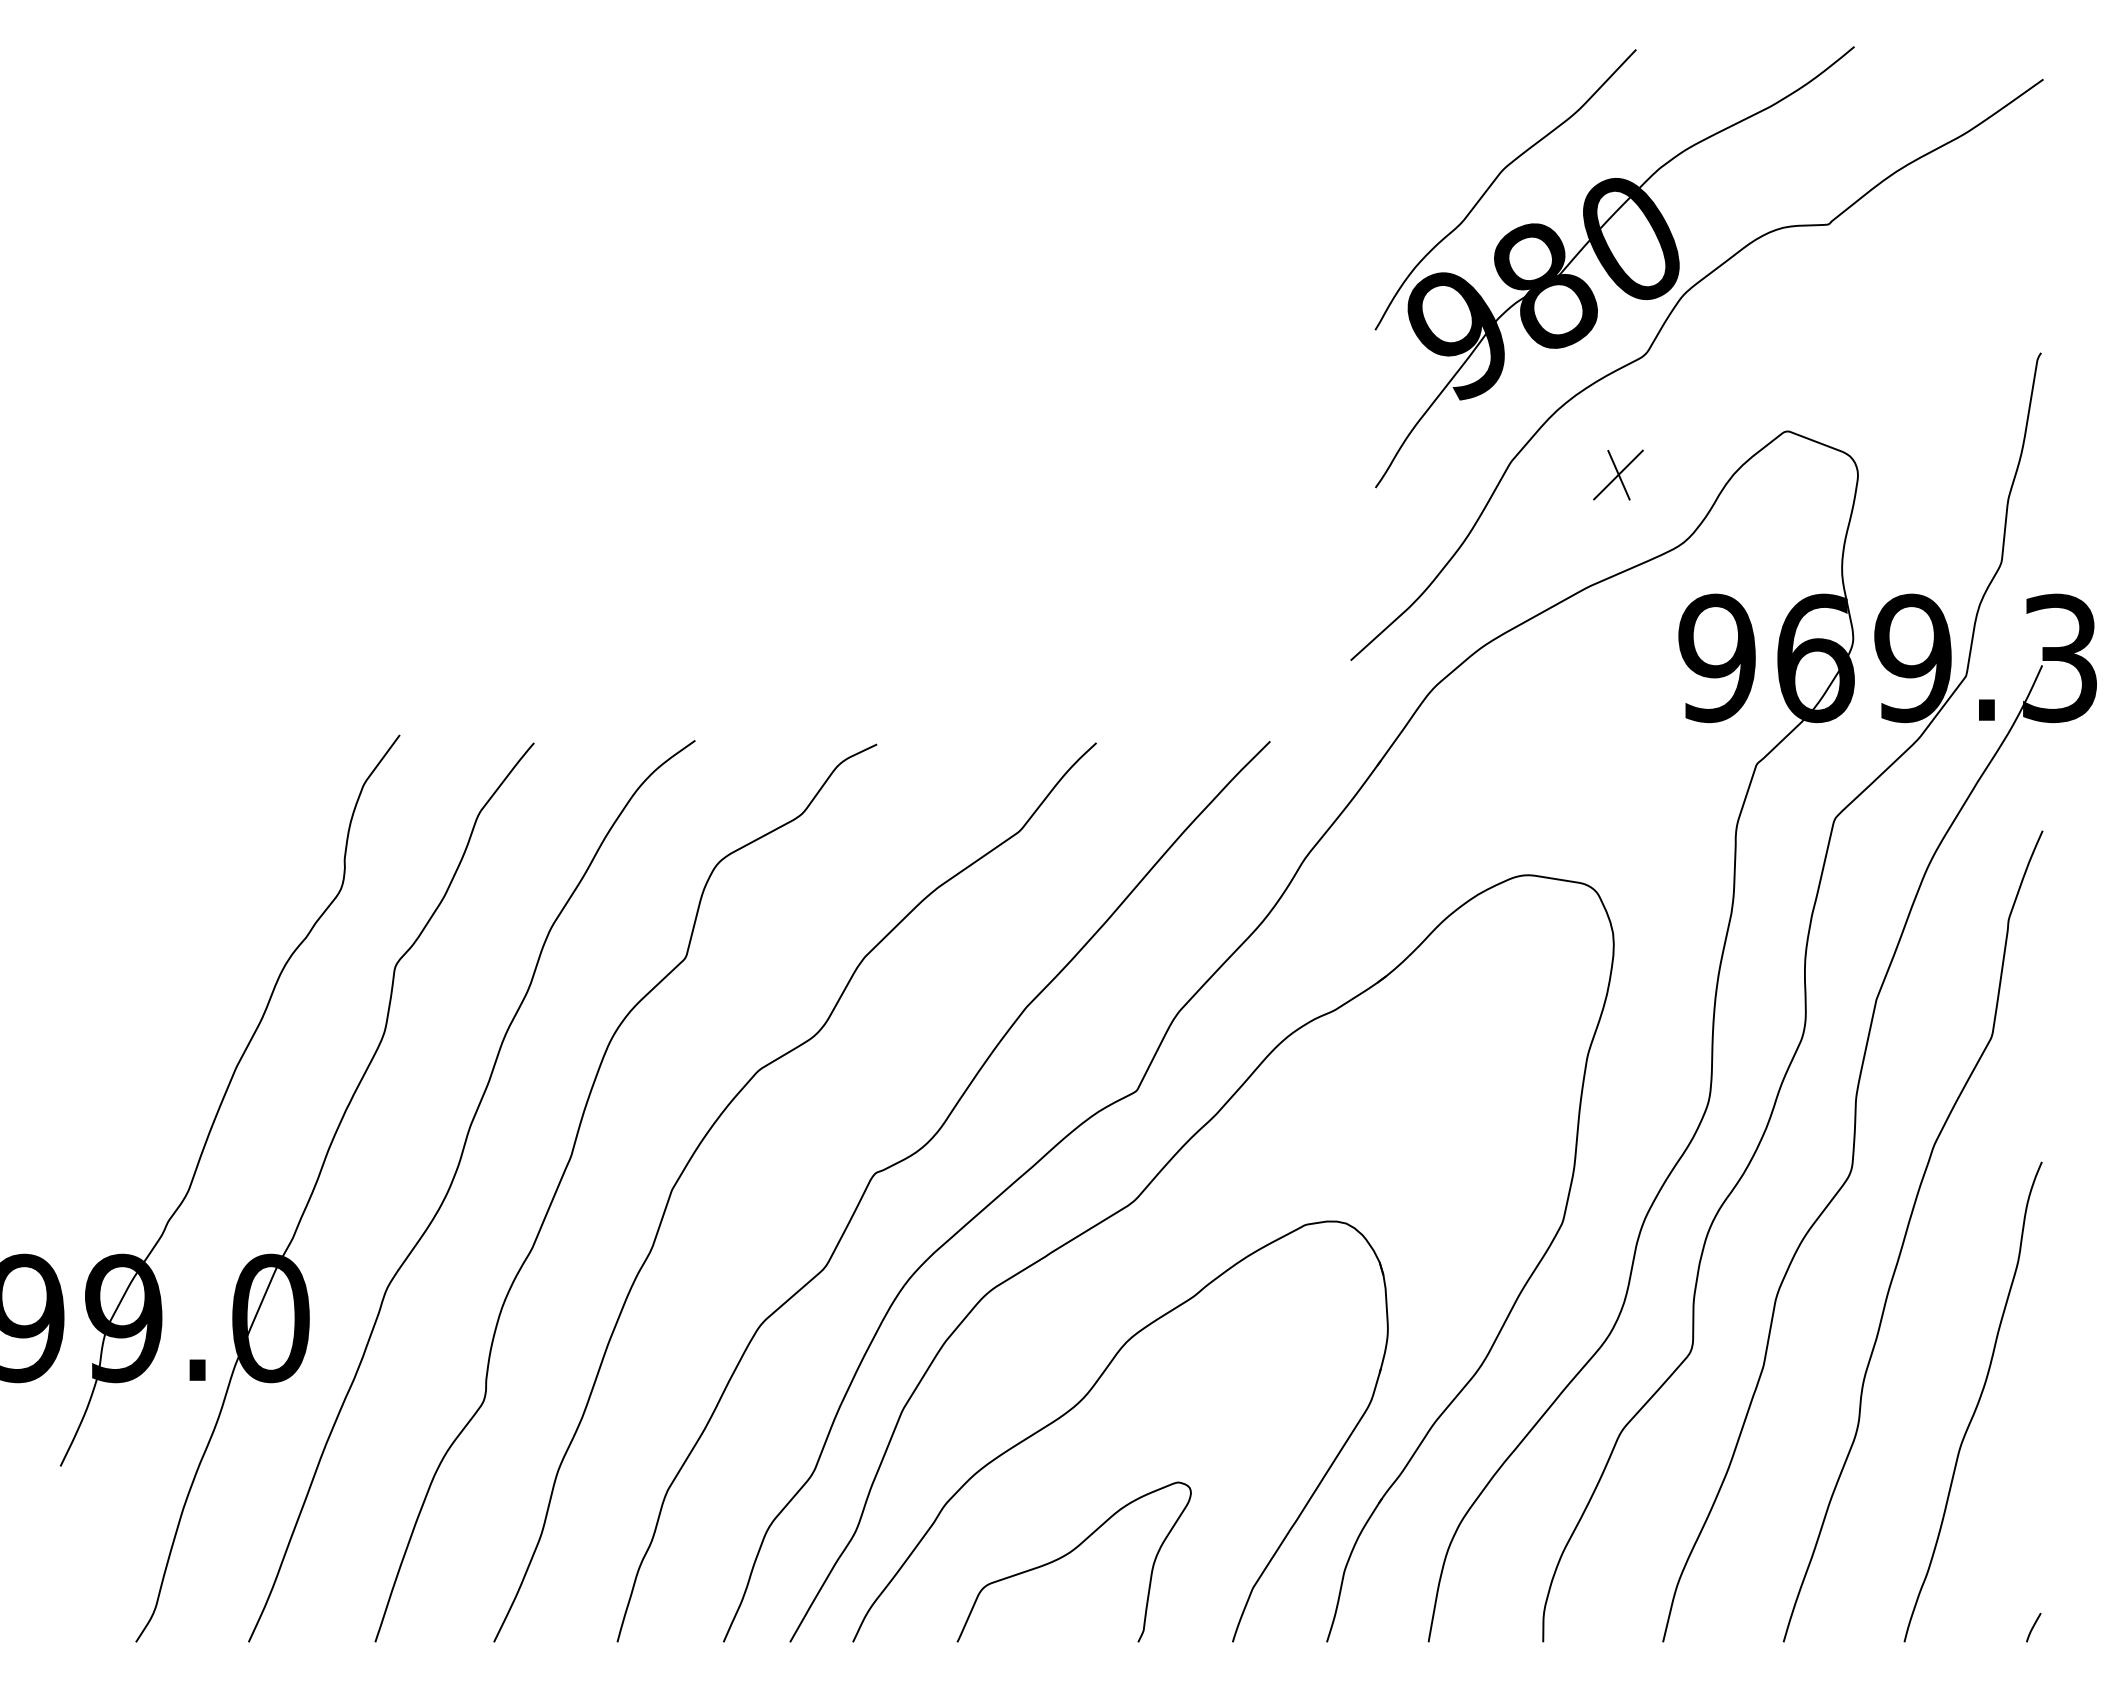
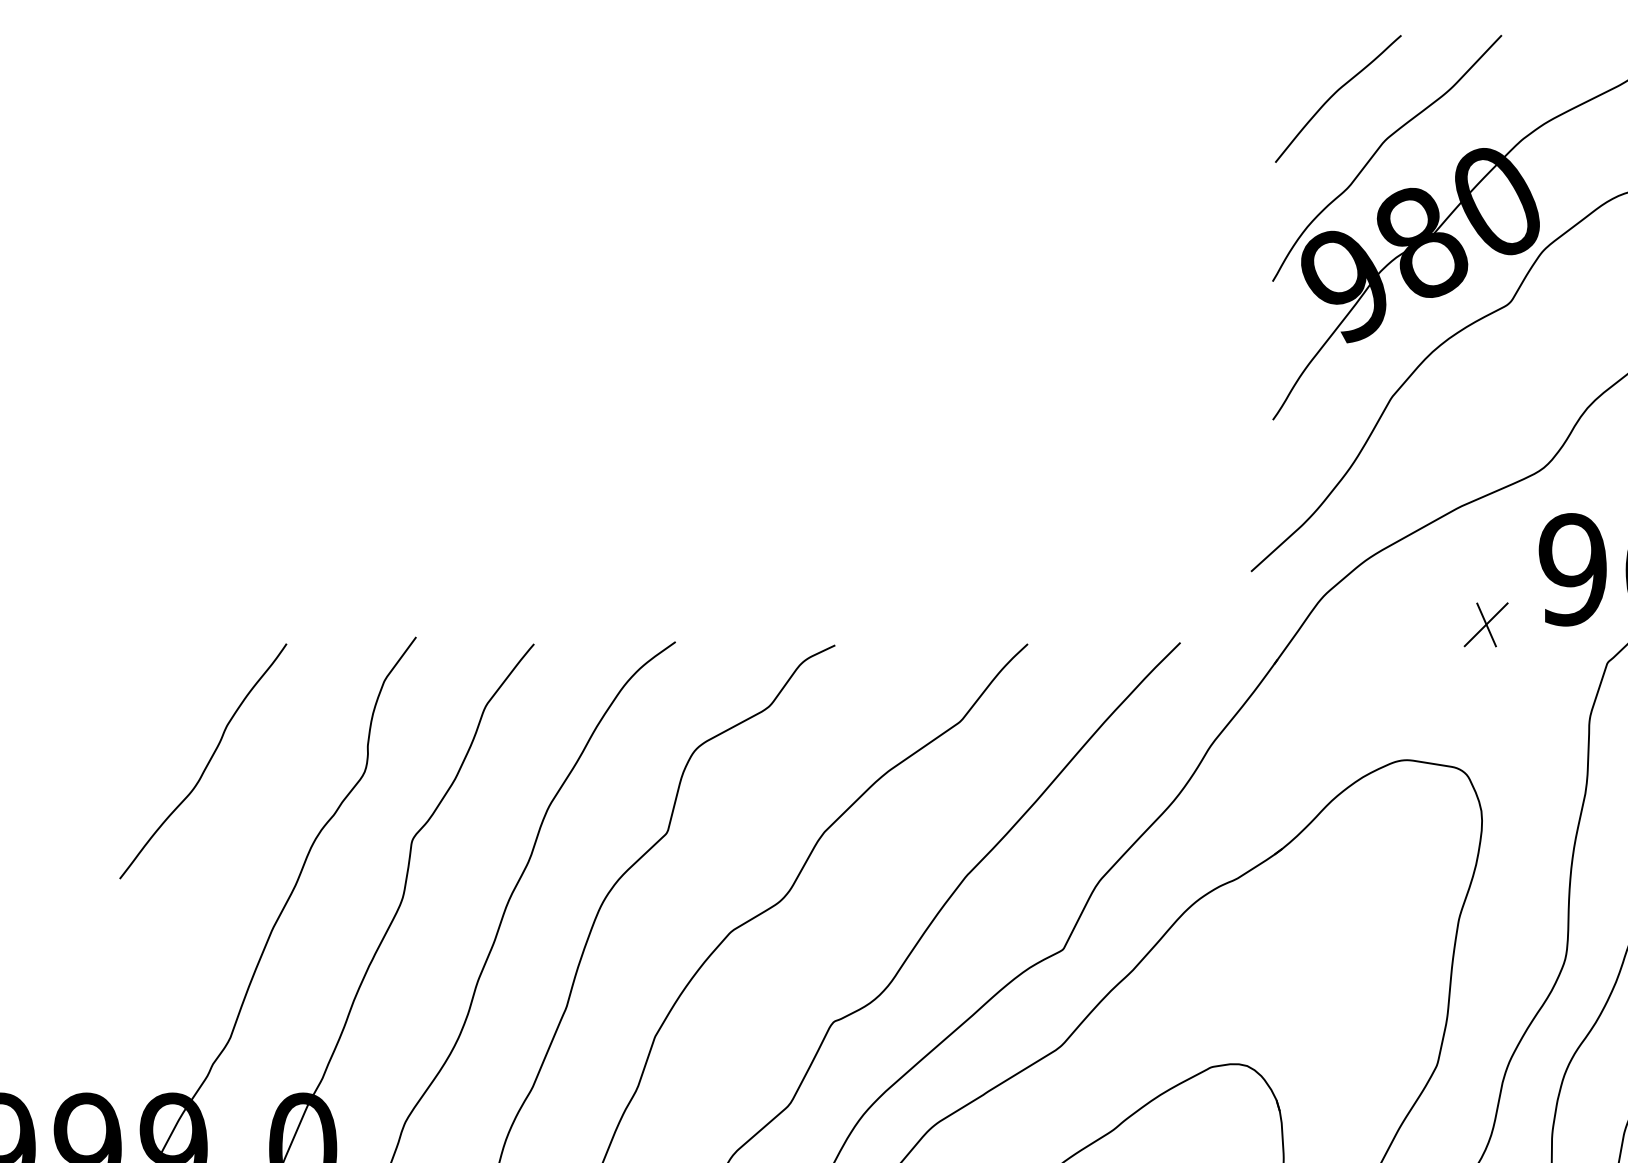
curve: (1446, 116) -> (1335, 94), added
part: (1618, 474) -> (1486, 624), moved
curve: (161, 879) -> (206, 763), added

